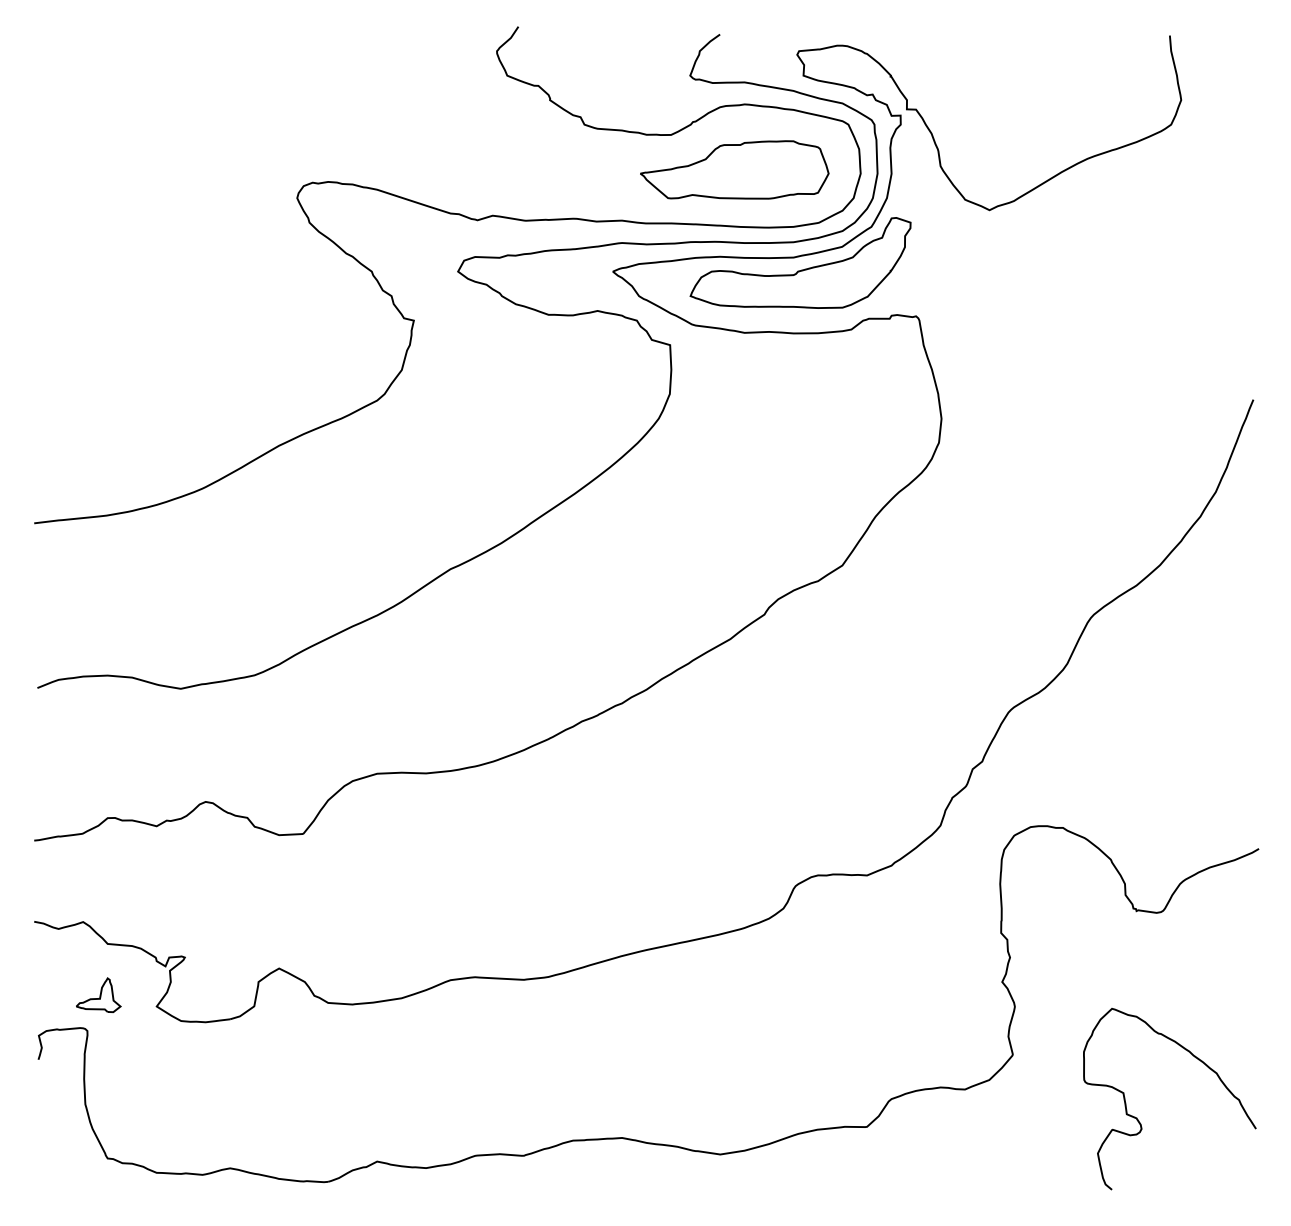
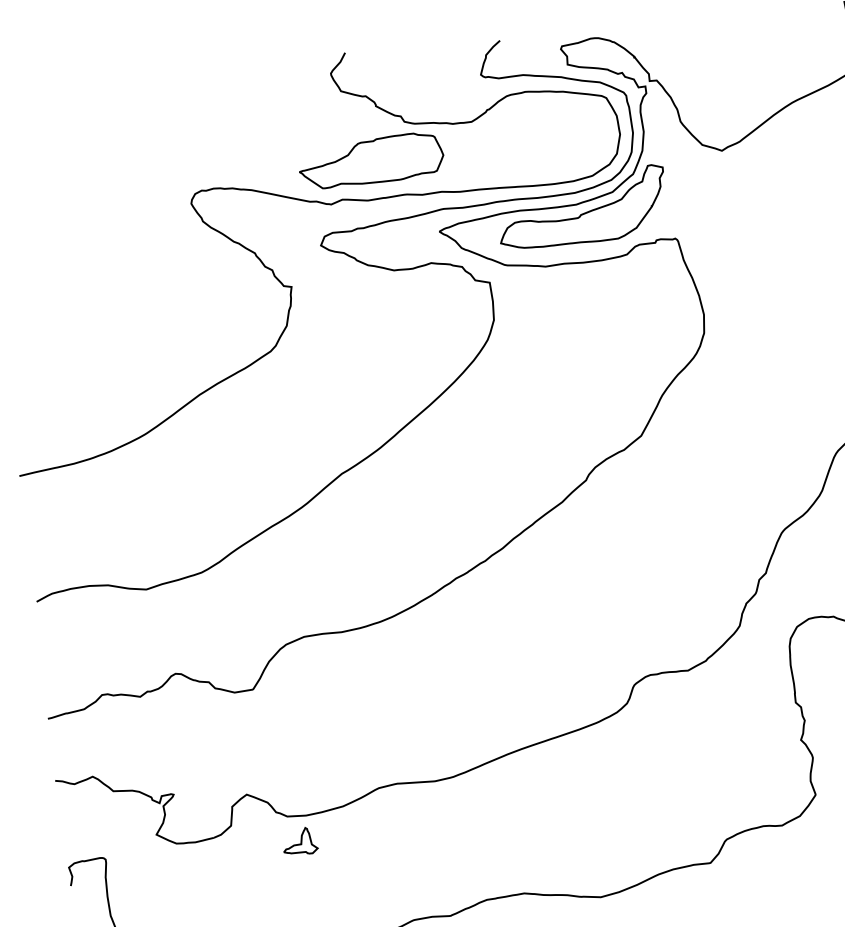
part: (734, 169) -> (371, 160), moved
part: (98, 994) -> (299, 841), moved

